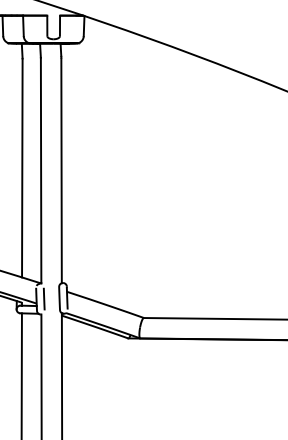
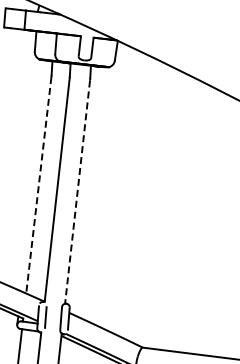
line: (22, 168) -> (39, 185), solid -> dashed
line: (61, 171) -> (77, 192), solid -> dashed

